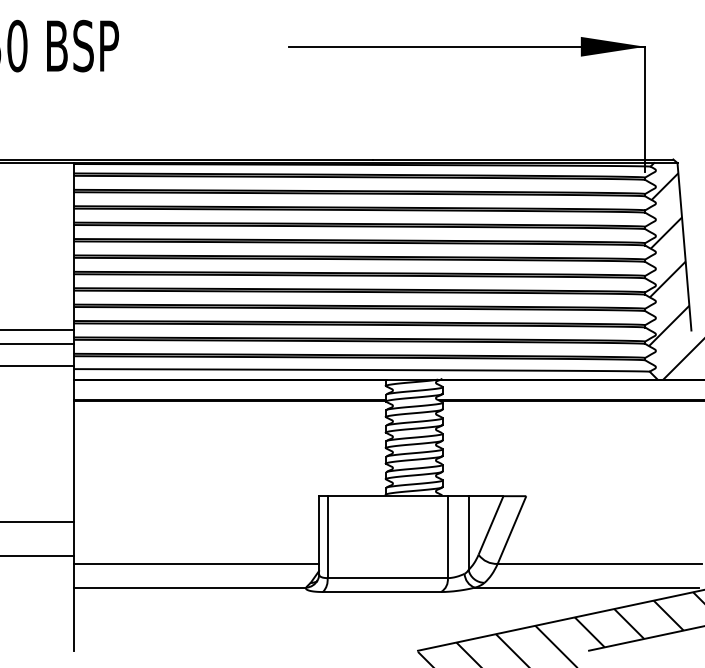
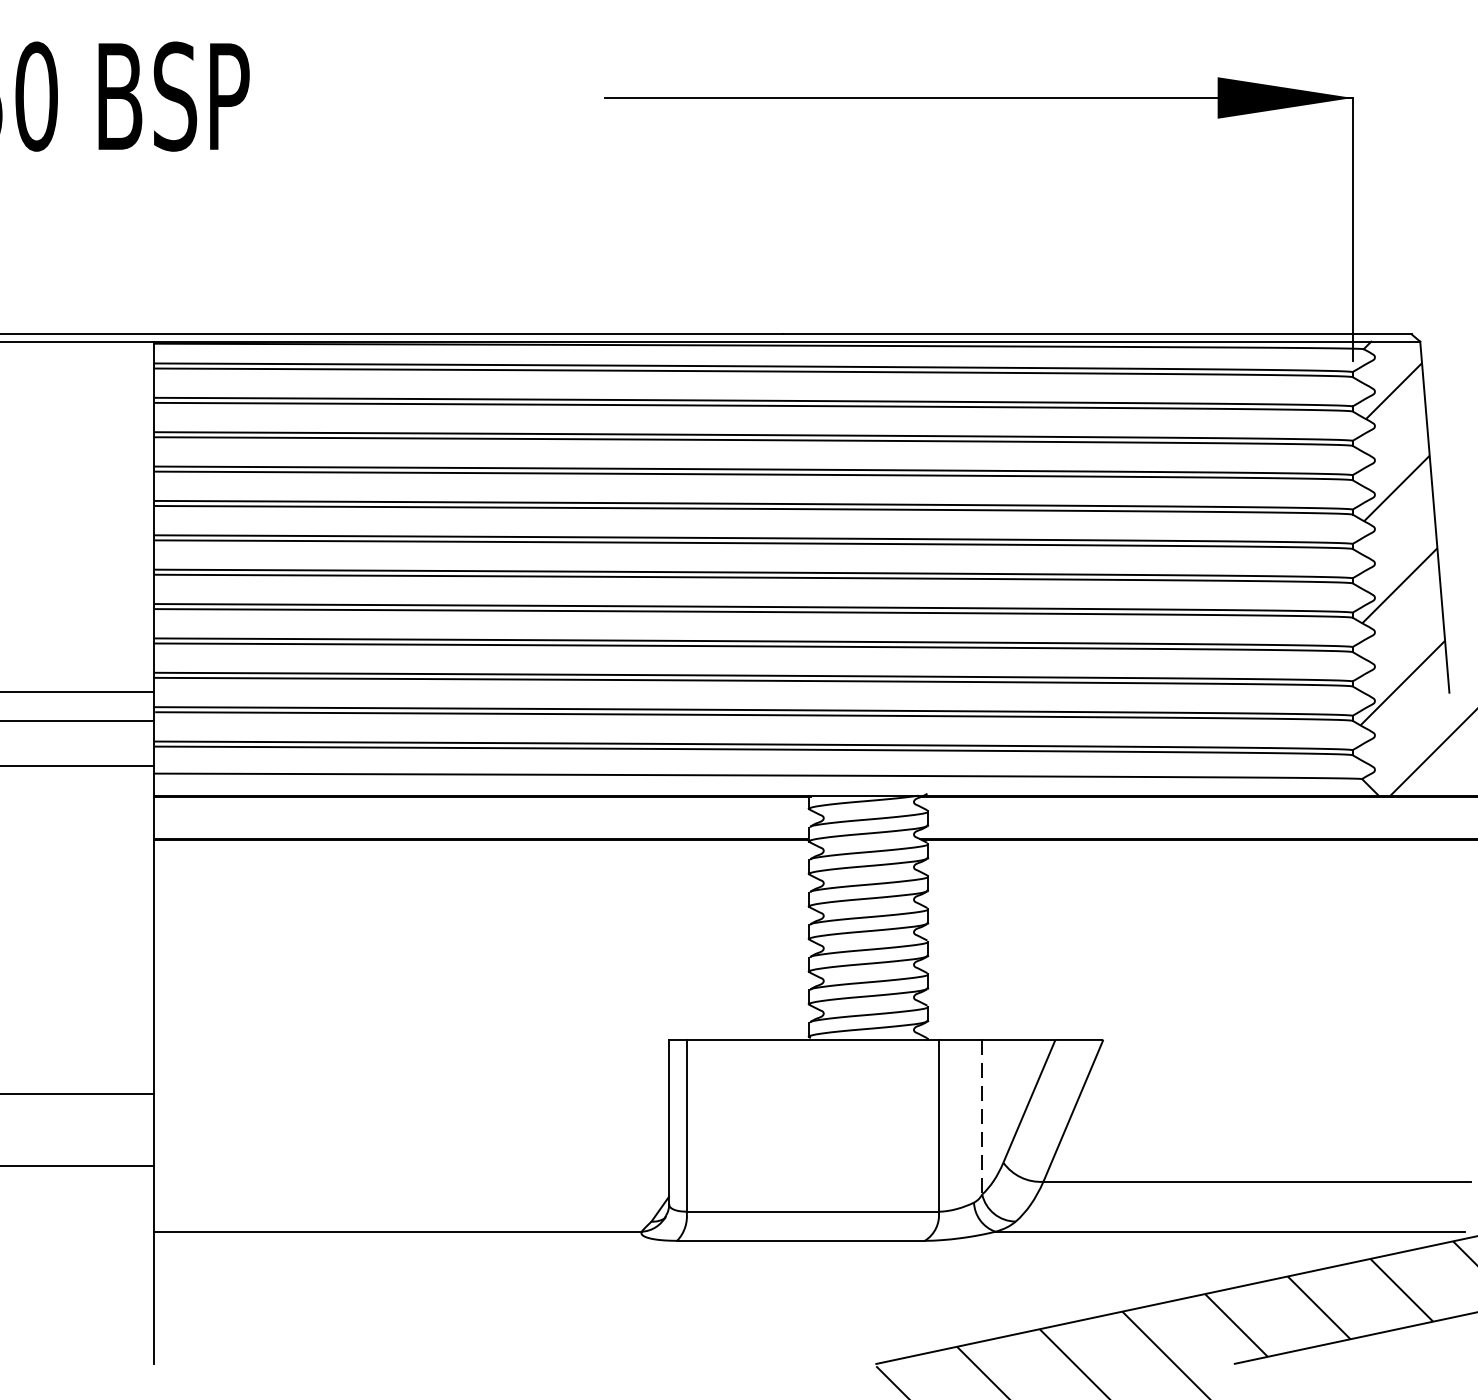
line: (468, 533) -> (982, 1118), solid -> dashed
line: (196, 563) -> (412, 1181), removed

